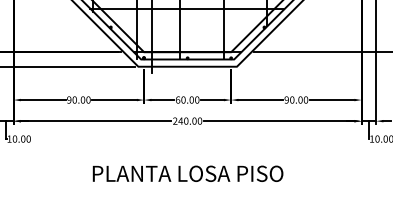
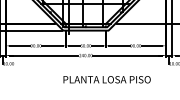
text: (186, 173) -> (106, 79), moved

